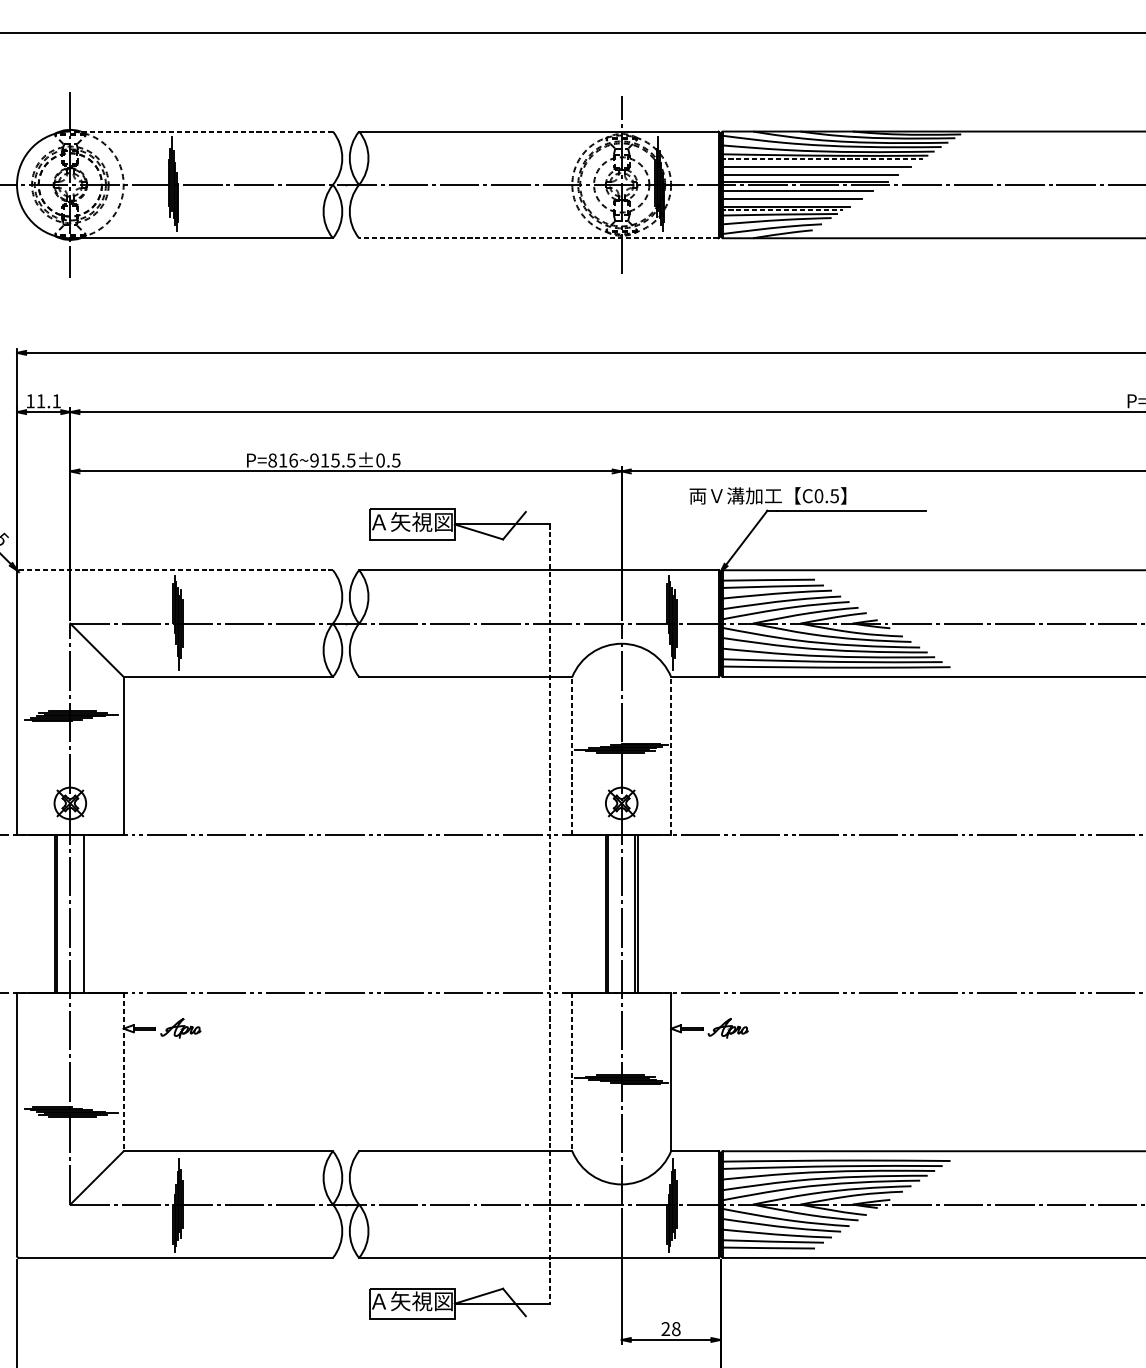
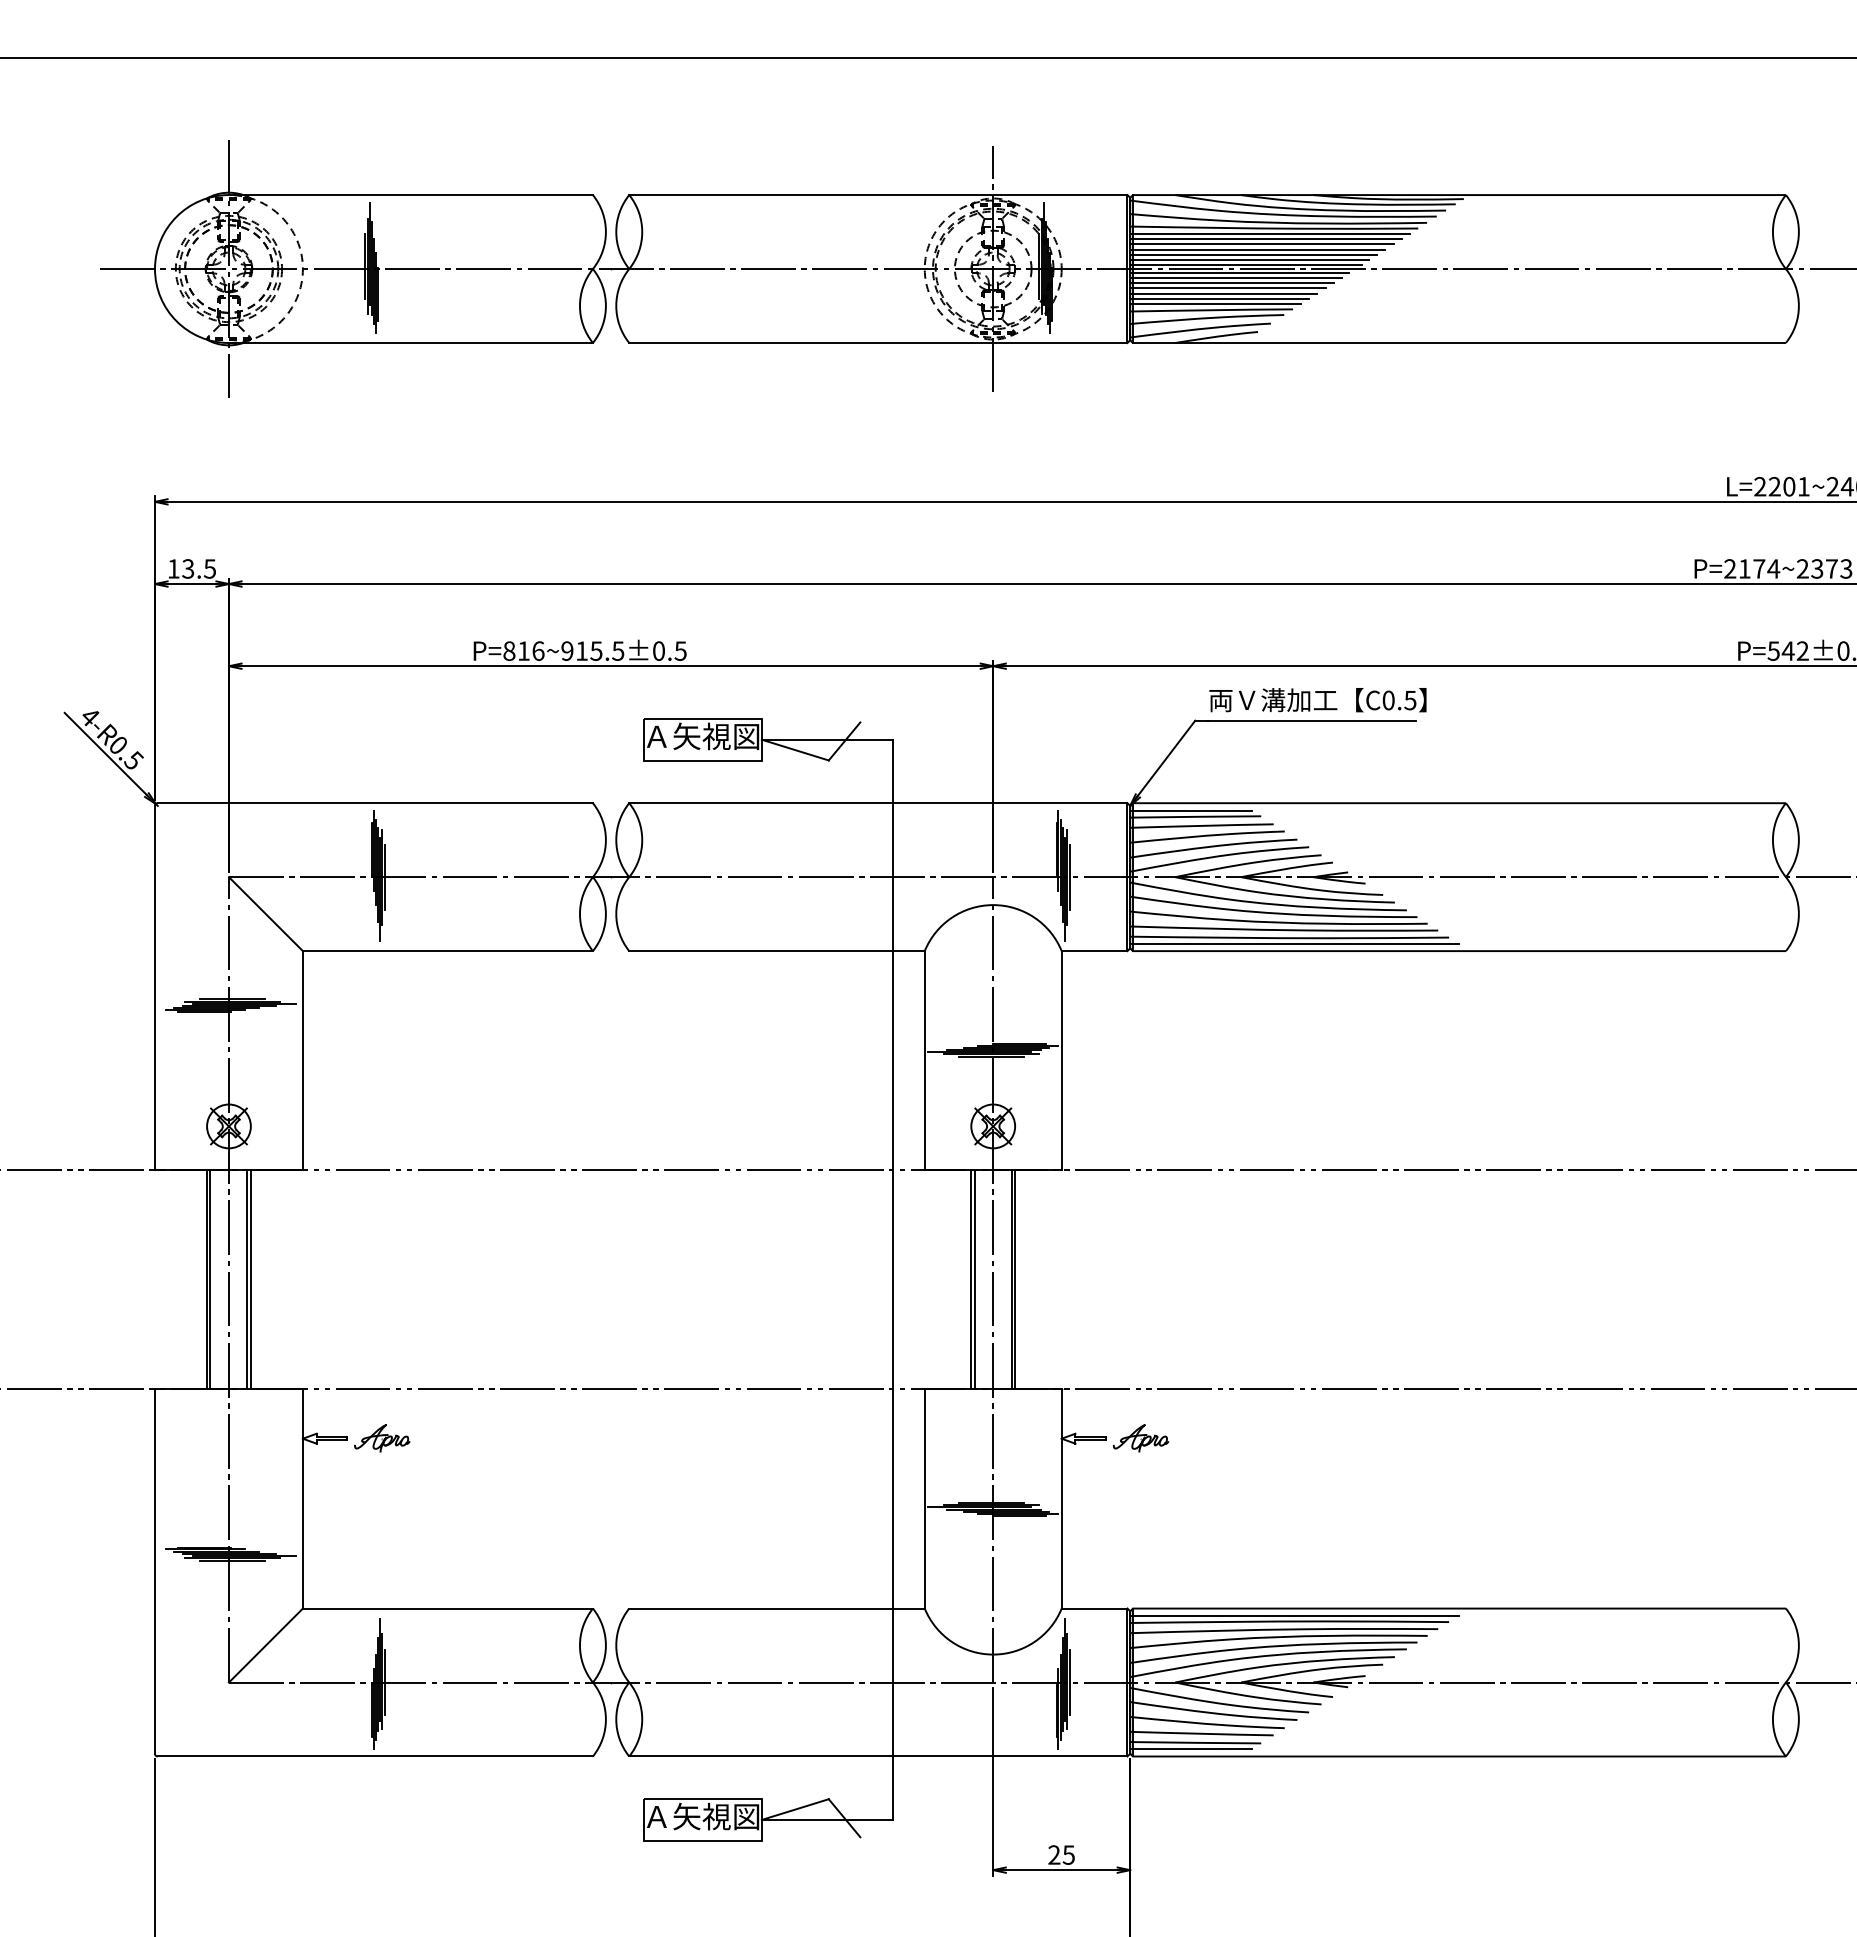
line: (201, 131) -> (410, 195), dashed -> solid
line: (821, 159) -> (1270, 233), dashed -> solid
line: (818, 163) -> (1265, 239), added
line: (812, 170) -> (1257, 249), added
line: (806, 178) -> (1249, 260), added
line: (799, 188) -> (1239, 273), added
line: (794, 194) -> (1232, 282), added
line: (787, 202) -> (1223, 293), added
line: (782, 210) -> (1215, 304), dashed -> solid
line: (538, 238) -> (877, 343), dashed -> solid
text: (48, 400) -> (198, 568), 11.1 -> 13.5
text: (767, 496) -> (1317, 700), moved
line: (176, 570) -> (375, 803), dashed -> solid
line: (764, 575) -> (1191, 810), added
line: (839, 671) -> (1294, 943), added
line: (572, 755) -> (924, 1060), dashed -> solid
line: (670, 755) -> (1061, 1060), dashed -> solid
line: (85, 913) -> (250, 1279), added
line: (549, 914) -> (893, 1280), dashed -> solid
line: (123, 1071) -> (302, 1498), dashed -> solid
line: (572, 1071) -> (924, 1498), dashed -> solid
line: (839, 1156) -> (1294, 1615), added
line: (764, 1252) -> (1191, 1749), added
text: (676, 1328) -> (1068, 1854), 28 -> 25

